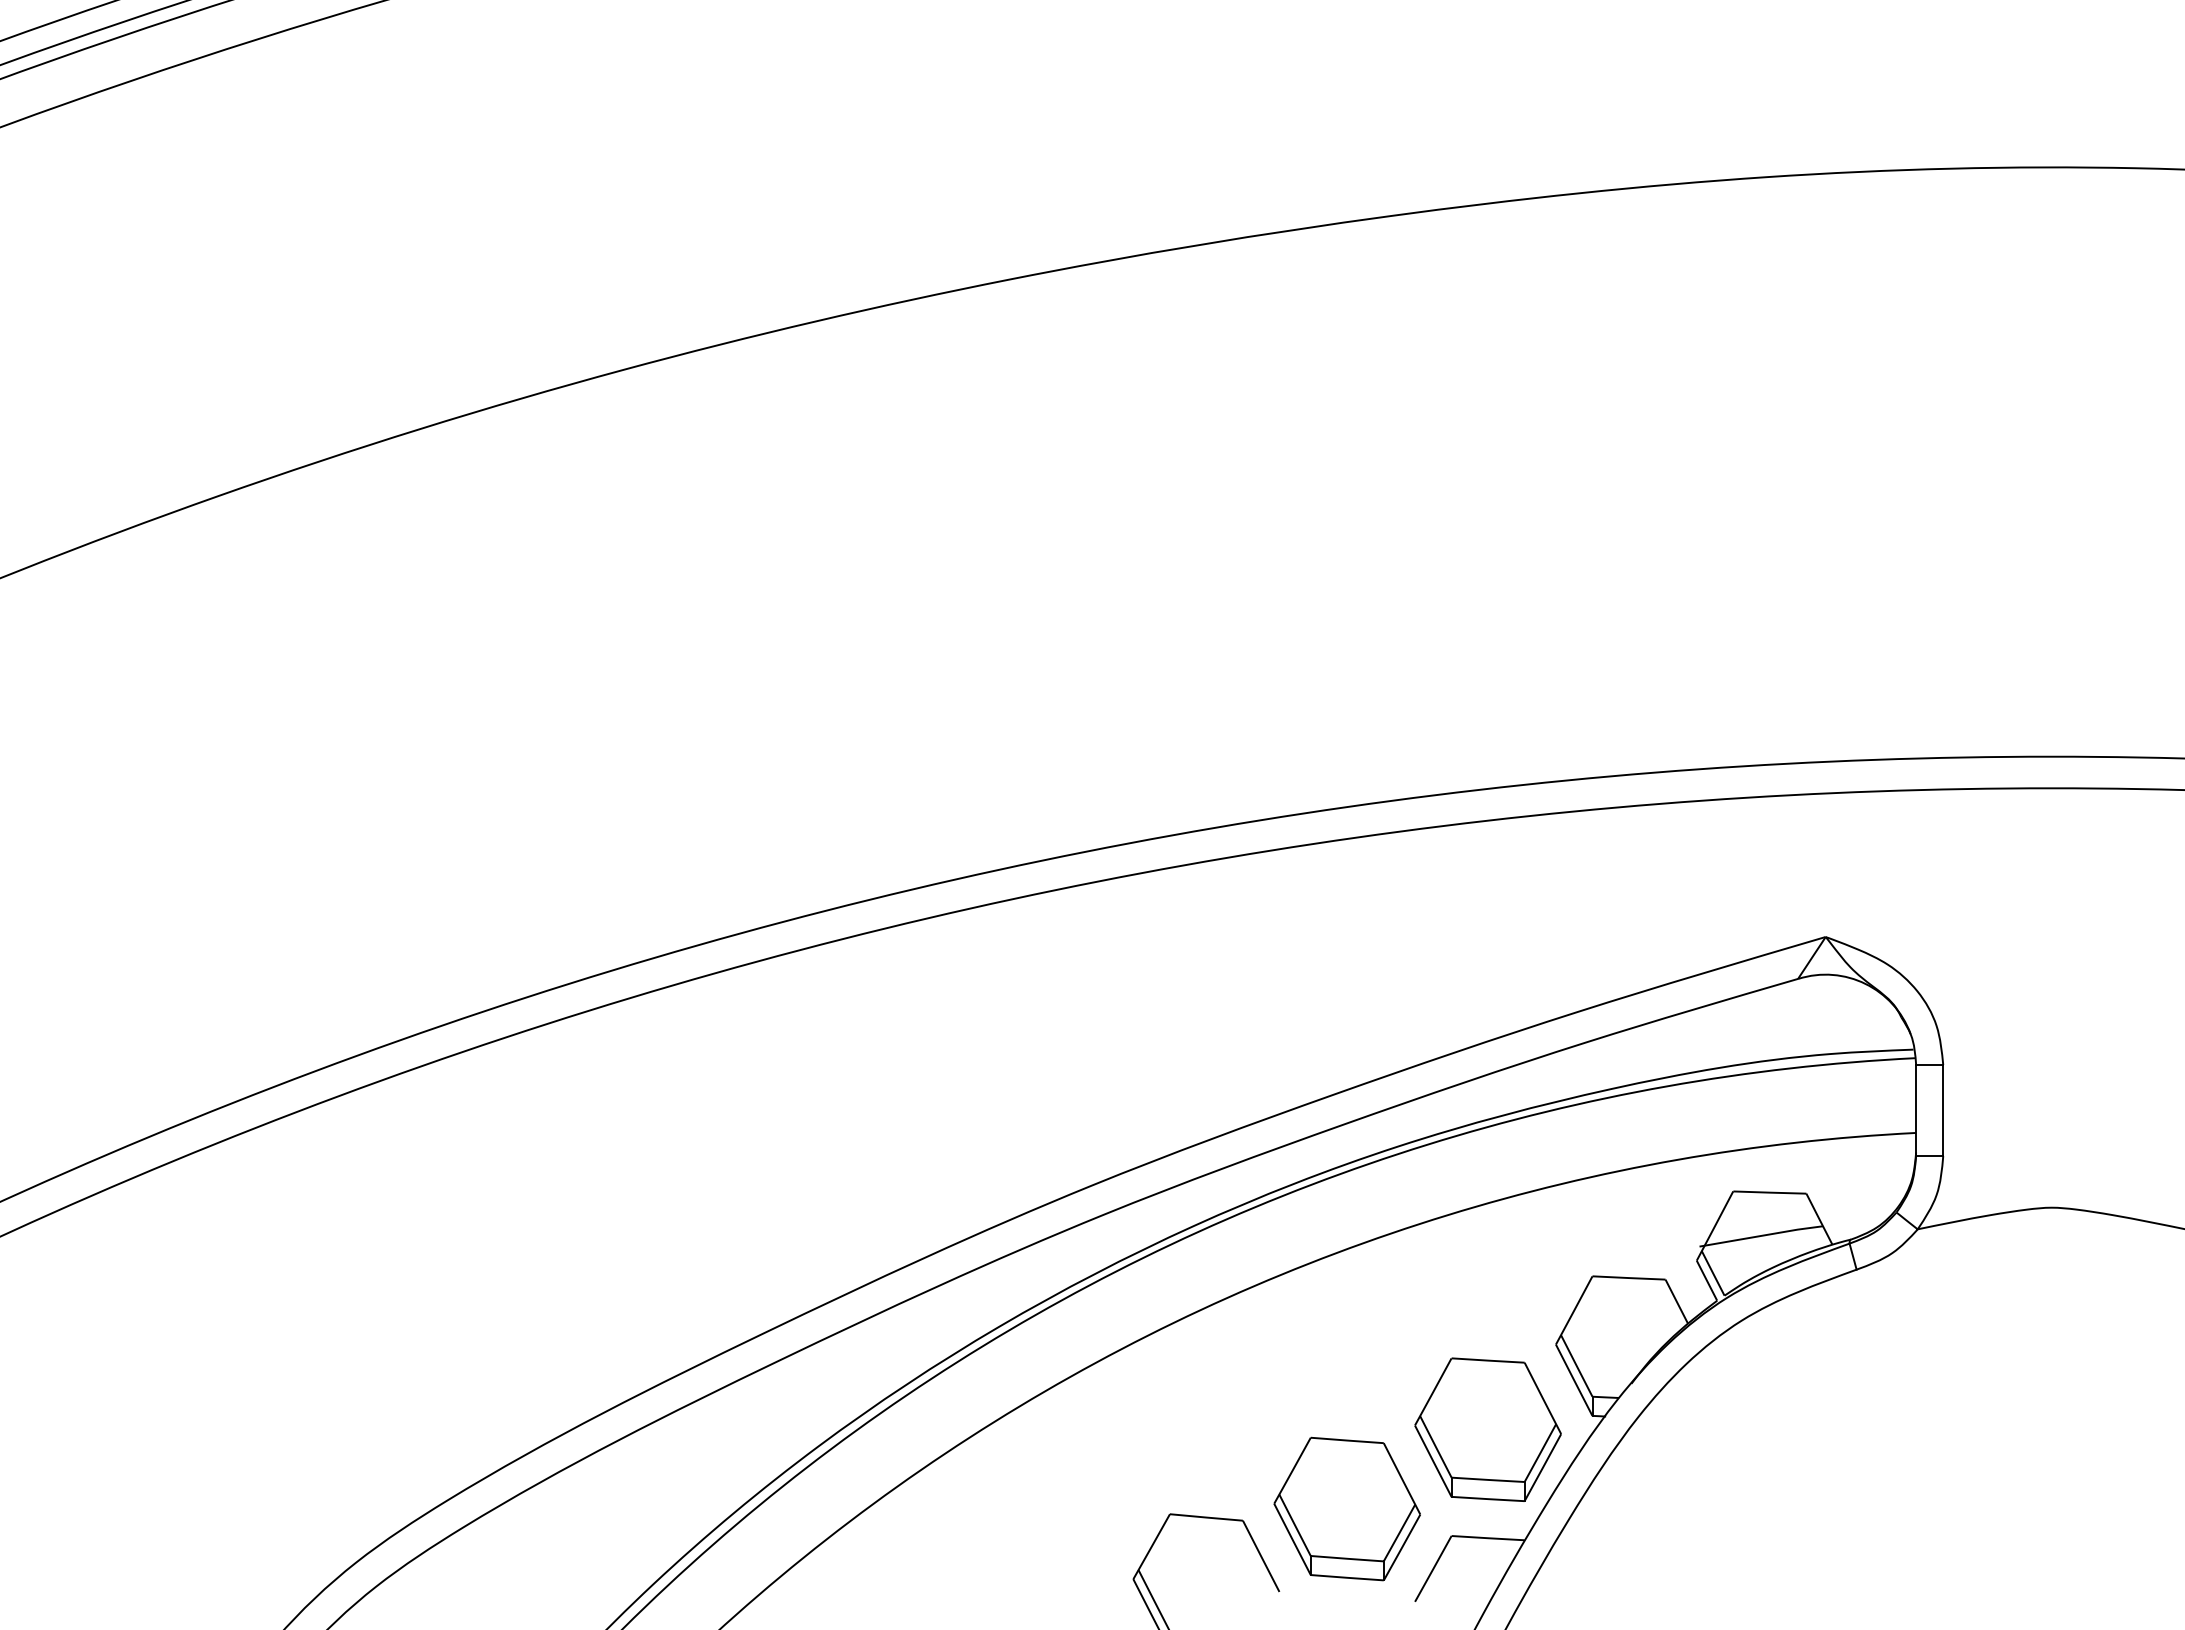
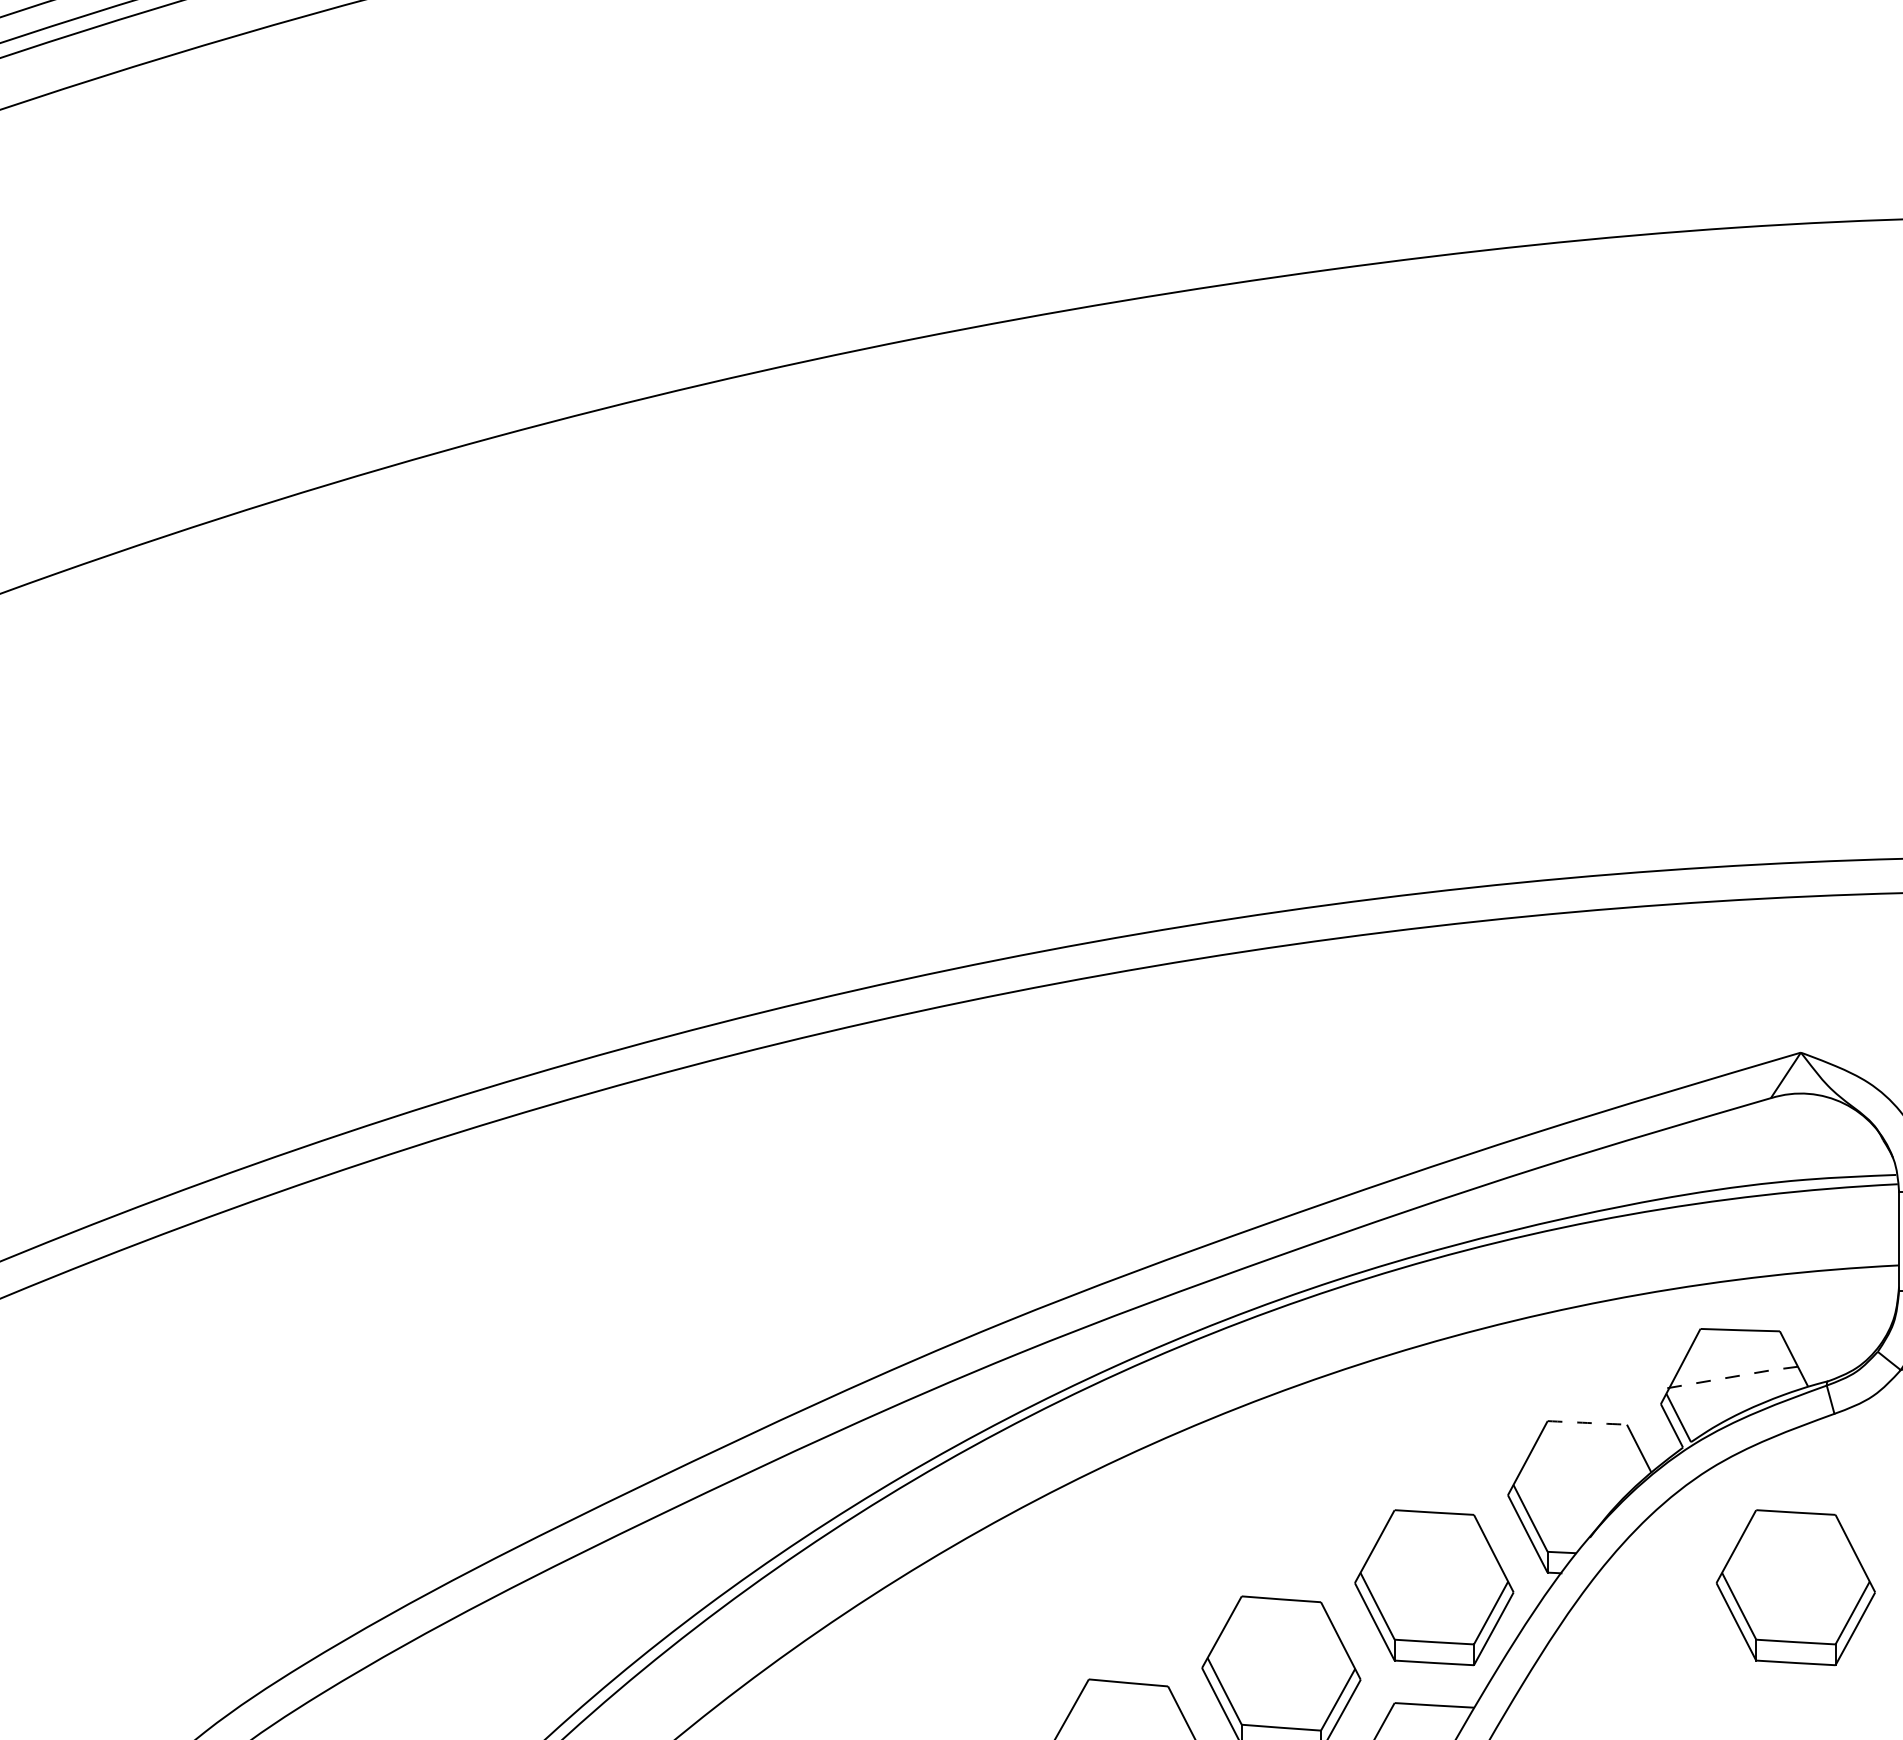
line: (1761, 1235) -> (1731, 1376), solid -> dashed
arc: (1629, 1278) -> (1587, 1423), solid -> dashed
part: (1820, 1429) -> (1795, 1587), added

